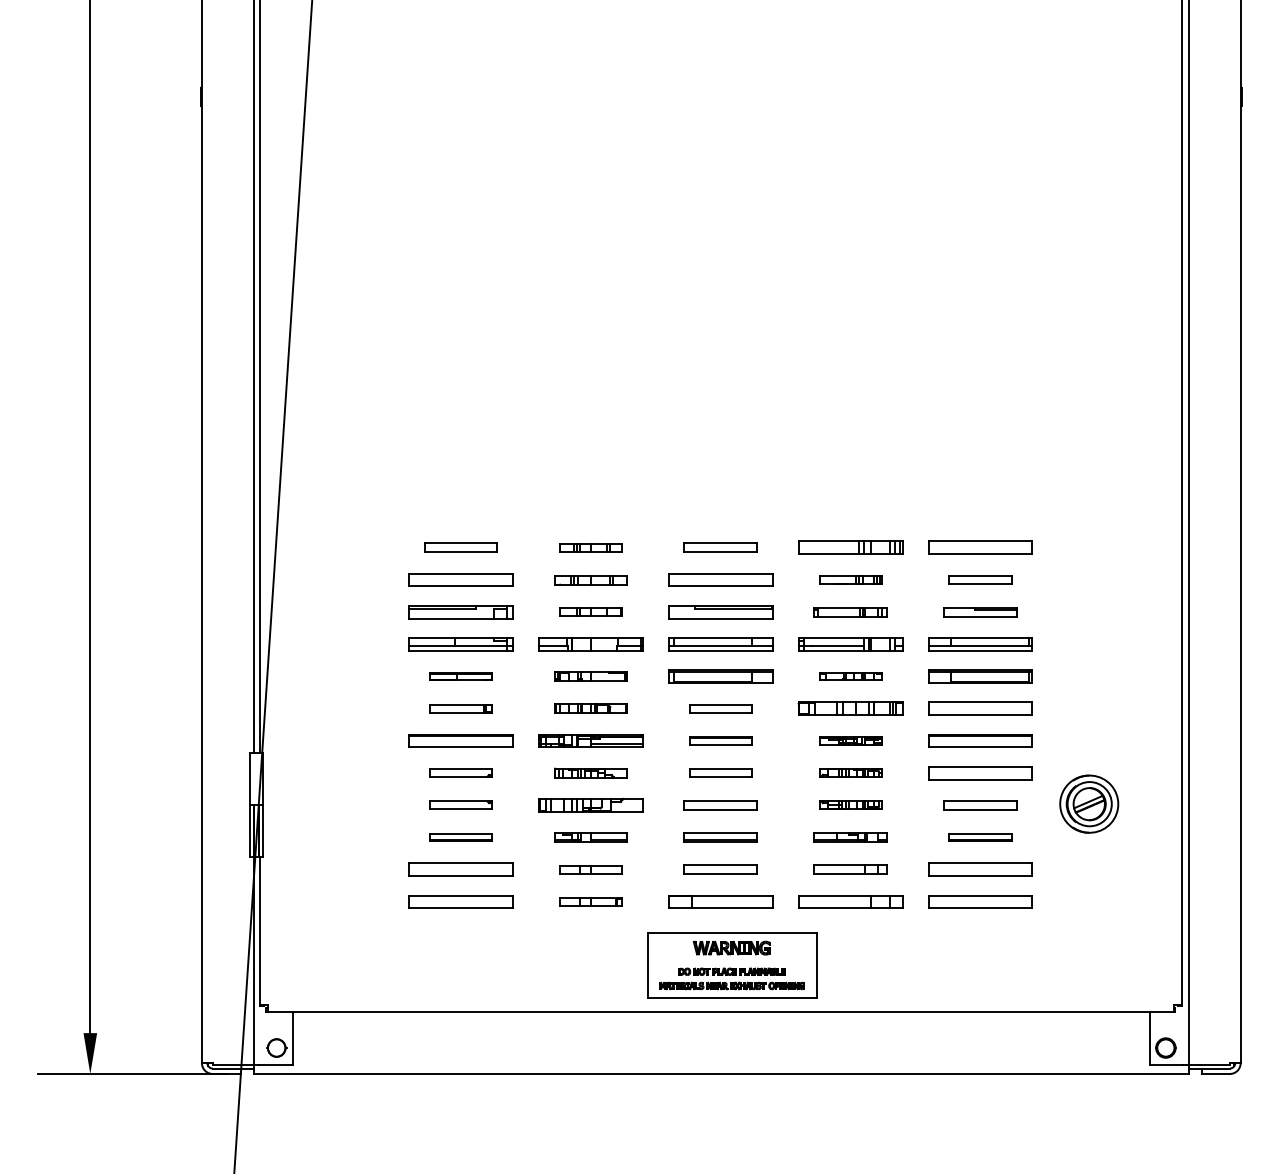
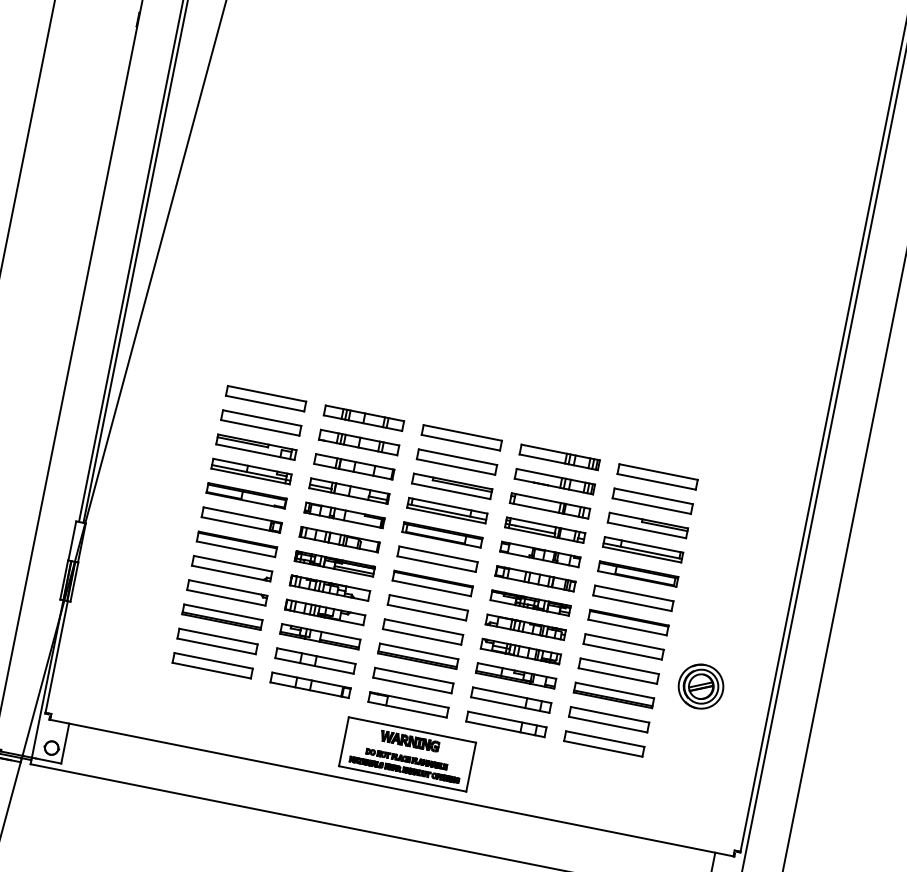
part: (460, 547) -> (265, 398), size x1.43
part: (590, 547) -> (363, 417), size x1.67
part: (720, 547) -> (461, 437), size x1.43
part: (980, 579) -> (652, 500), size x1.67
part: (590, 580) -> (358, 442), size x1.43
part: (850, 580) -> (554, 482), size x1.67
part: (590, 612) -> (353, 467), size x1.67
part: (850, 612) -> (549, 506), size x1.43
part: (980, 612) -> (647, 525), size x1.43
part: (460, 676) -> (246, 495), size x1.67
part: (590, 676) -> (344, 515), size x1.43
part: (850, 676) -> (540, 554), size x1.67
part: (460, 708) -> (241, 519), size x1.67
part: (590, 708) -> (339, 539), size x1.43
part: (720, 708) -> (437, 558), size x1.67
part: (720, 740) -> (432, 583), size x1.67
part: (850, 740) -> (530, 602), size x1.67
part: (590, 772) -> (329, 587), size x1.43
part: (850, 772) -> (525, 626), size x1.67
part: (460, 773) -> (231, 568), size x1.67
part: (720, 773) -> (427, 607), size x1.67
part: (460, 804) -> (226, 592), size x1.67
part: (850, 804) -> (520, 650), size x1.67
part: (720, 805) -> (422, 632), size x1.43
part: (980, 805) -> (618, 671), size x1.43
part: (460, 837) -> (221, 617), size x1.67
part: (590, 837) -> (320, 636), size x1.43
part: (720, 837) -> (418, 656), size x1.43
part: (850, 837) -> (516, 675), size x1.43
part: (980, 837) -> (614, 695), size x1.67
part: (590, 869) -> (315, 660), size x1.67
part: (720, 869) -> (413, 680), size x1.43
part: (850, 869) -> (511, 699), size x1.43
part: (590, 901) -> (310, 684), size x1.67

